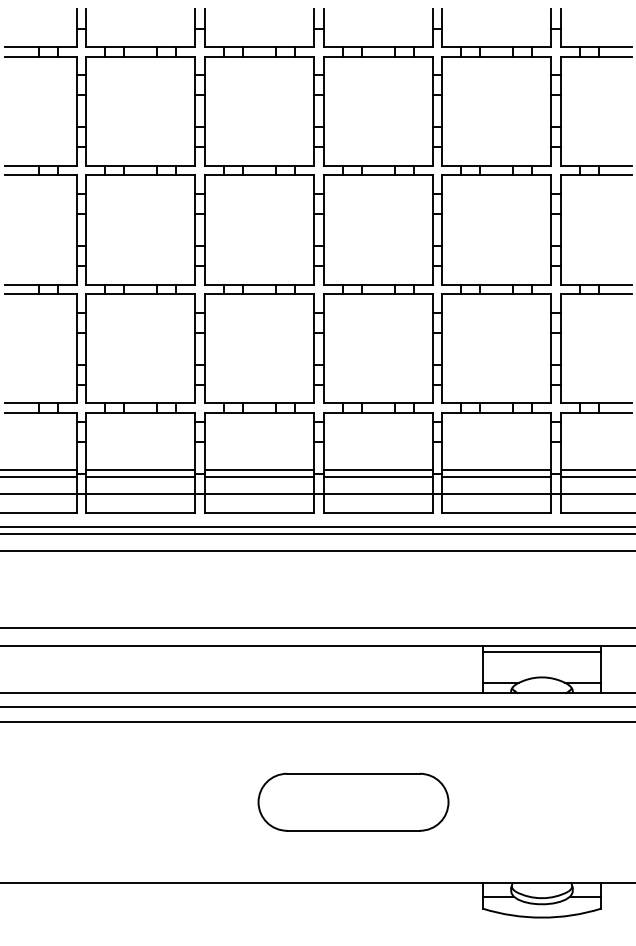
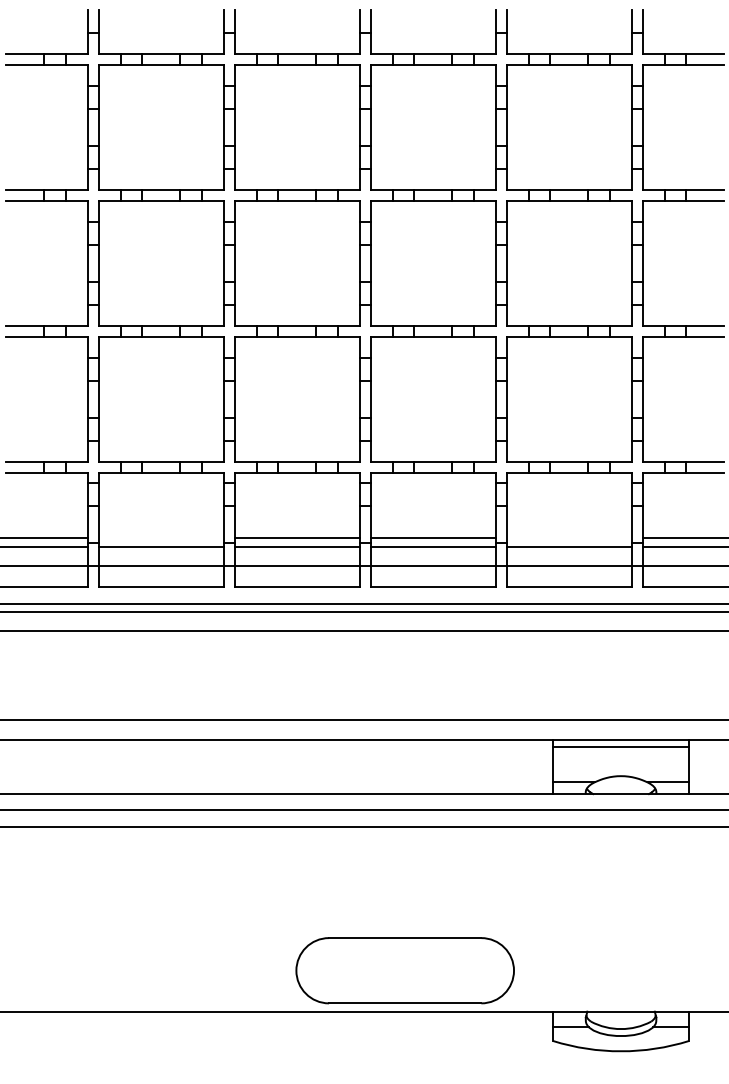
line: (140, 469) -> (161, 537), removed
line: (496, 469) -> (568, 537), removed
part: (353, 801) -> (405, 969), moved

